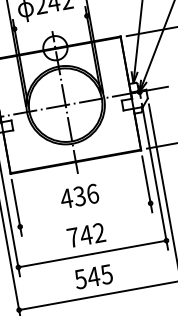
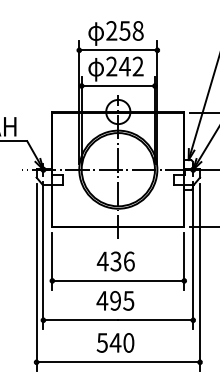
line: (51, 22) -> (118, 86), added
line: (84, 214) -> (117, 280), added
text: (86, 234) -> (115, 300), 742 -> 495
text: (106, 274) -> (128, 342), 545 -> 540

